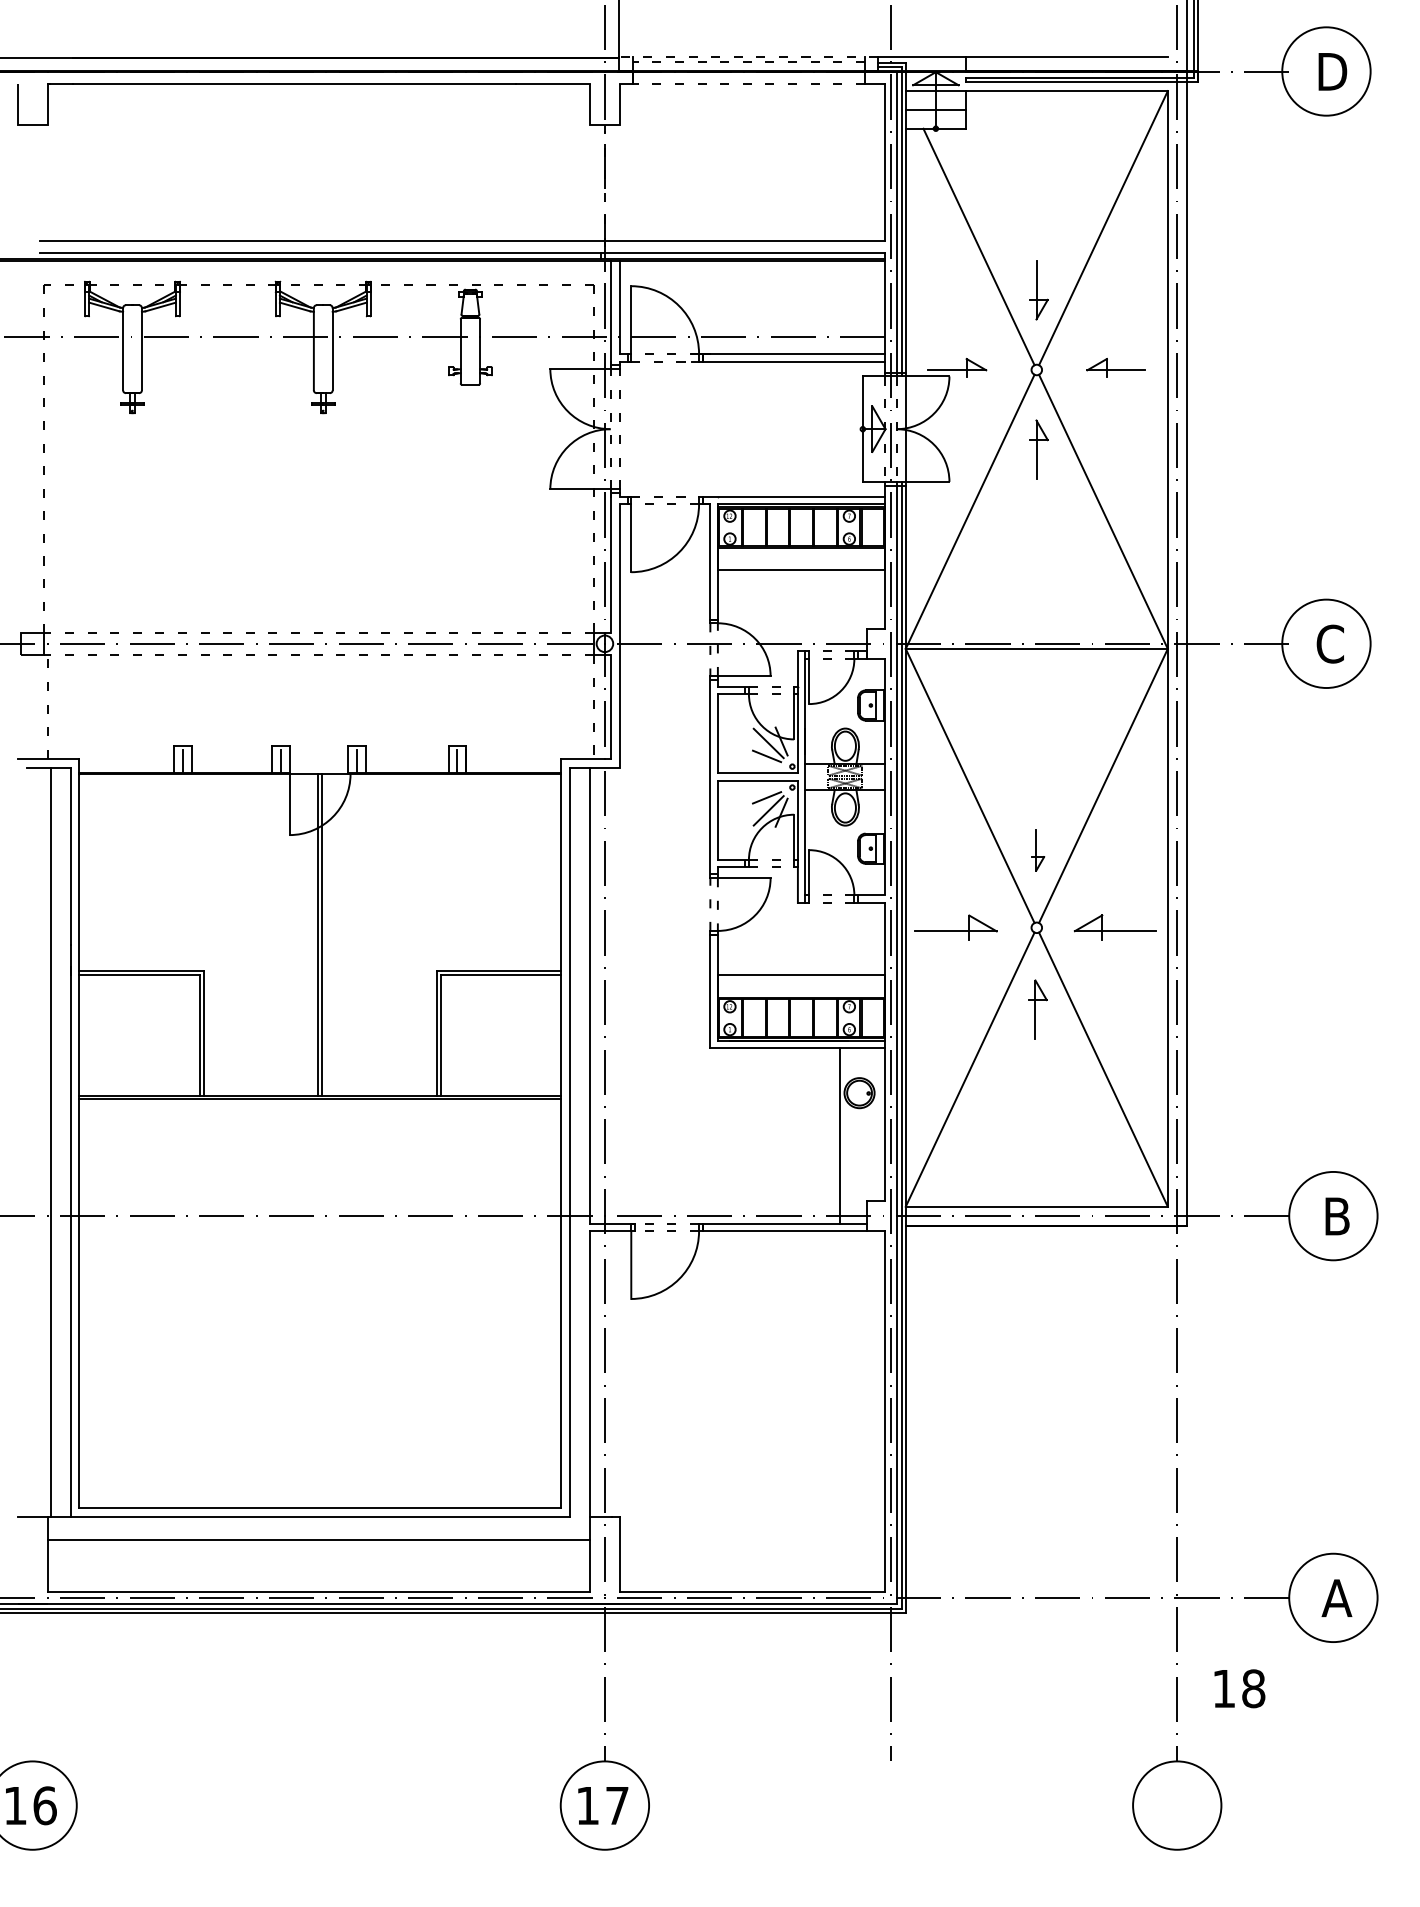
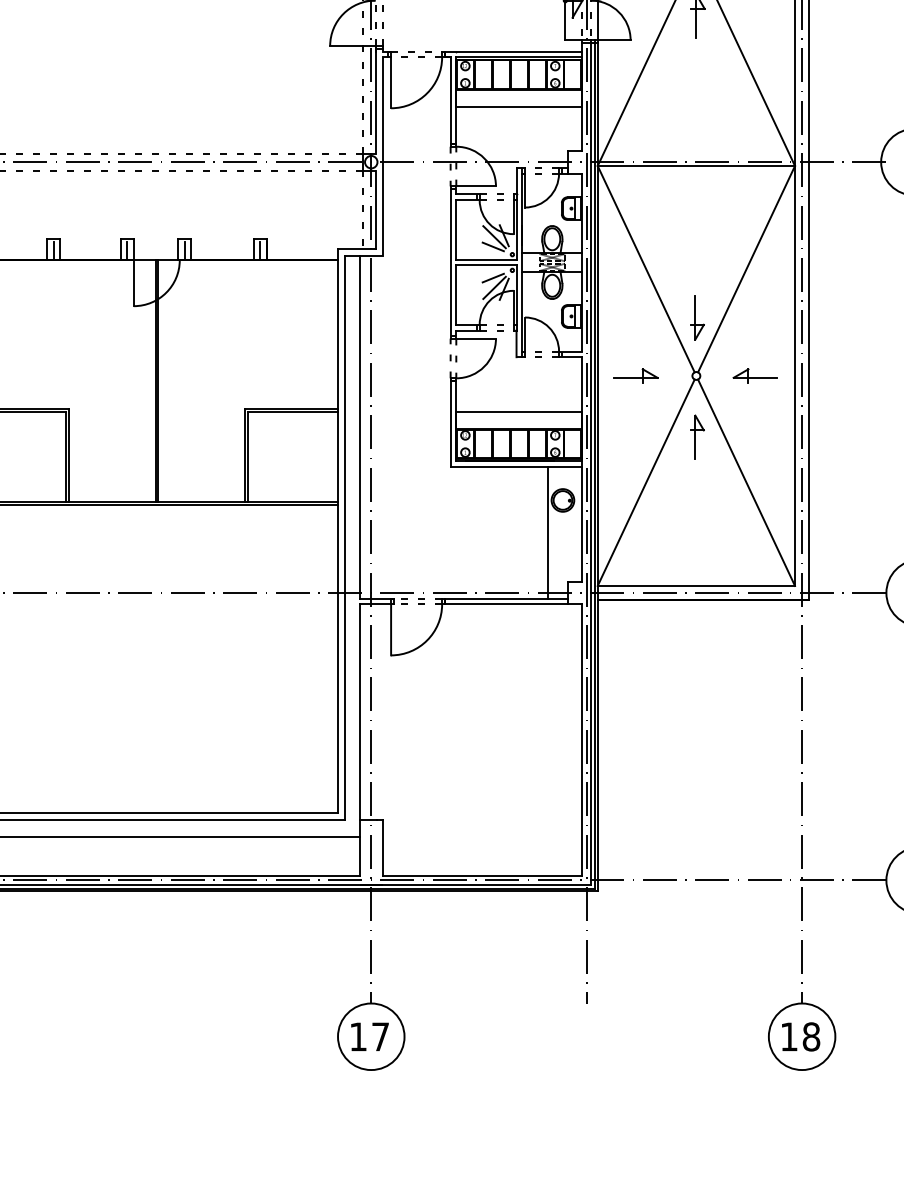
part: (1037, 850) -> (696, 317), size x1.43
part: (956, 927) -> (635, 375), size x0.71
part: (1114, 927) -> (754, 375), size x0.71
text: (1239, 1688) -> (800, 1036), moved

